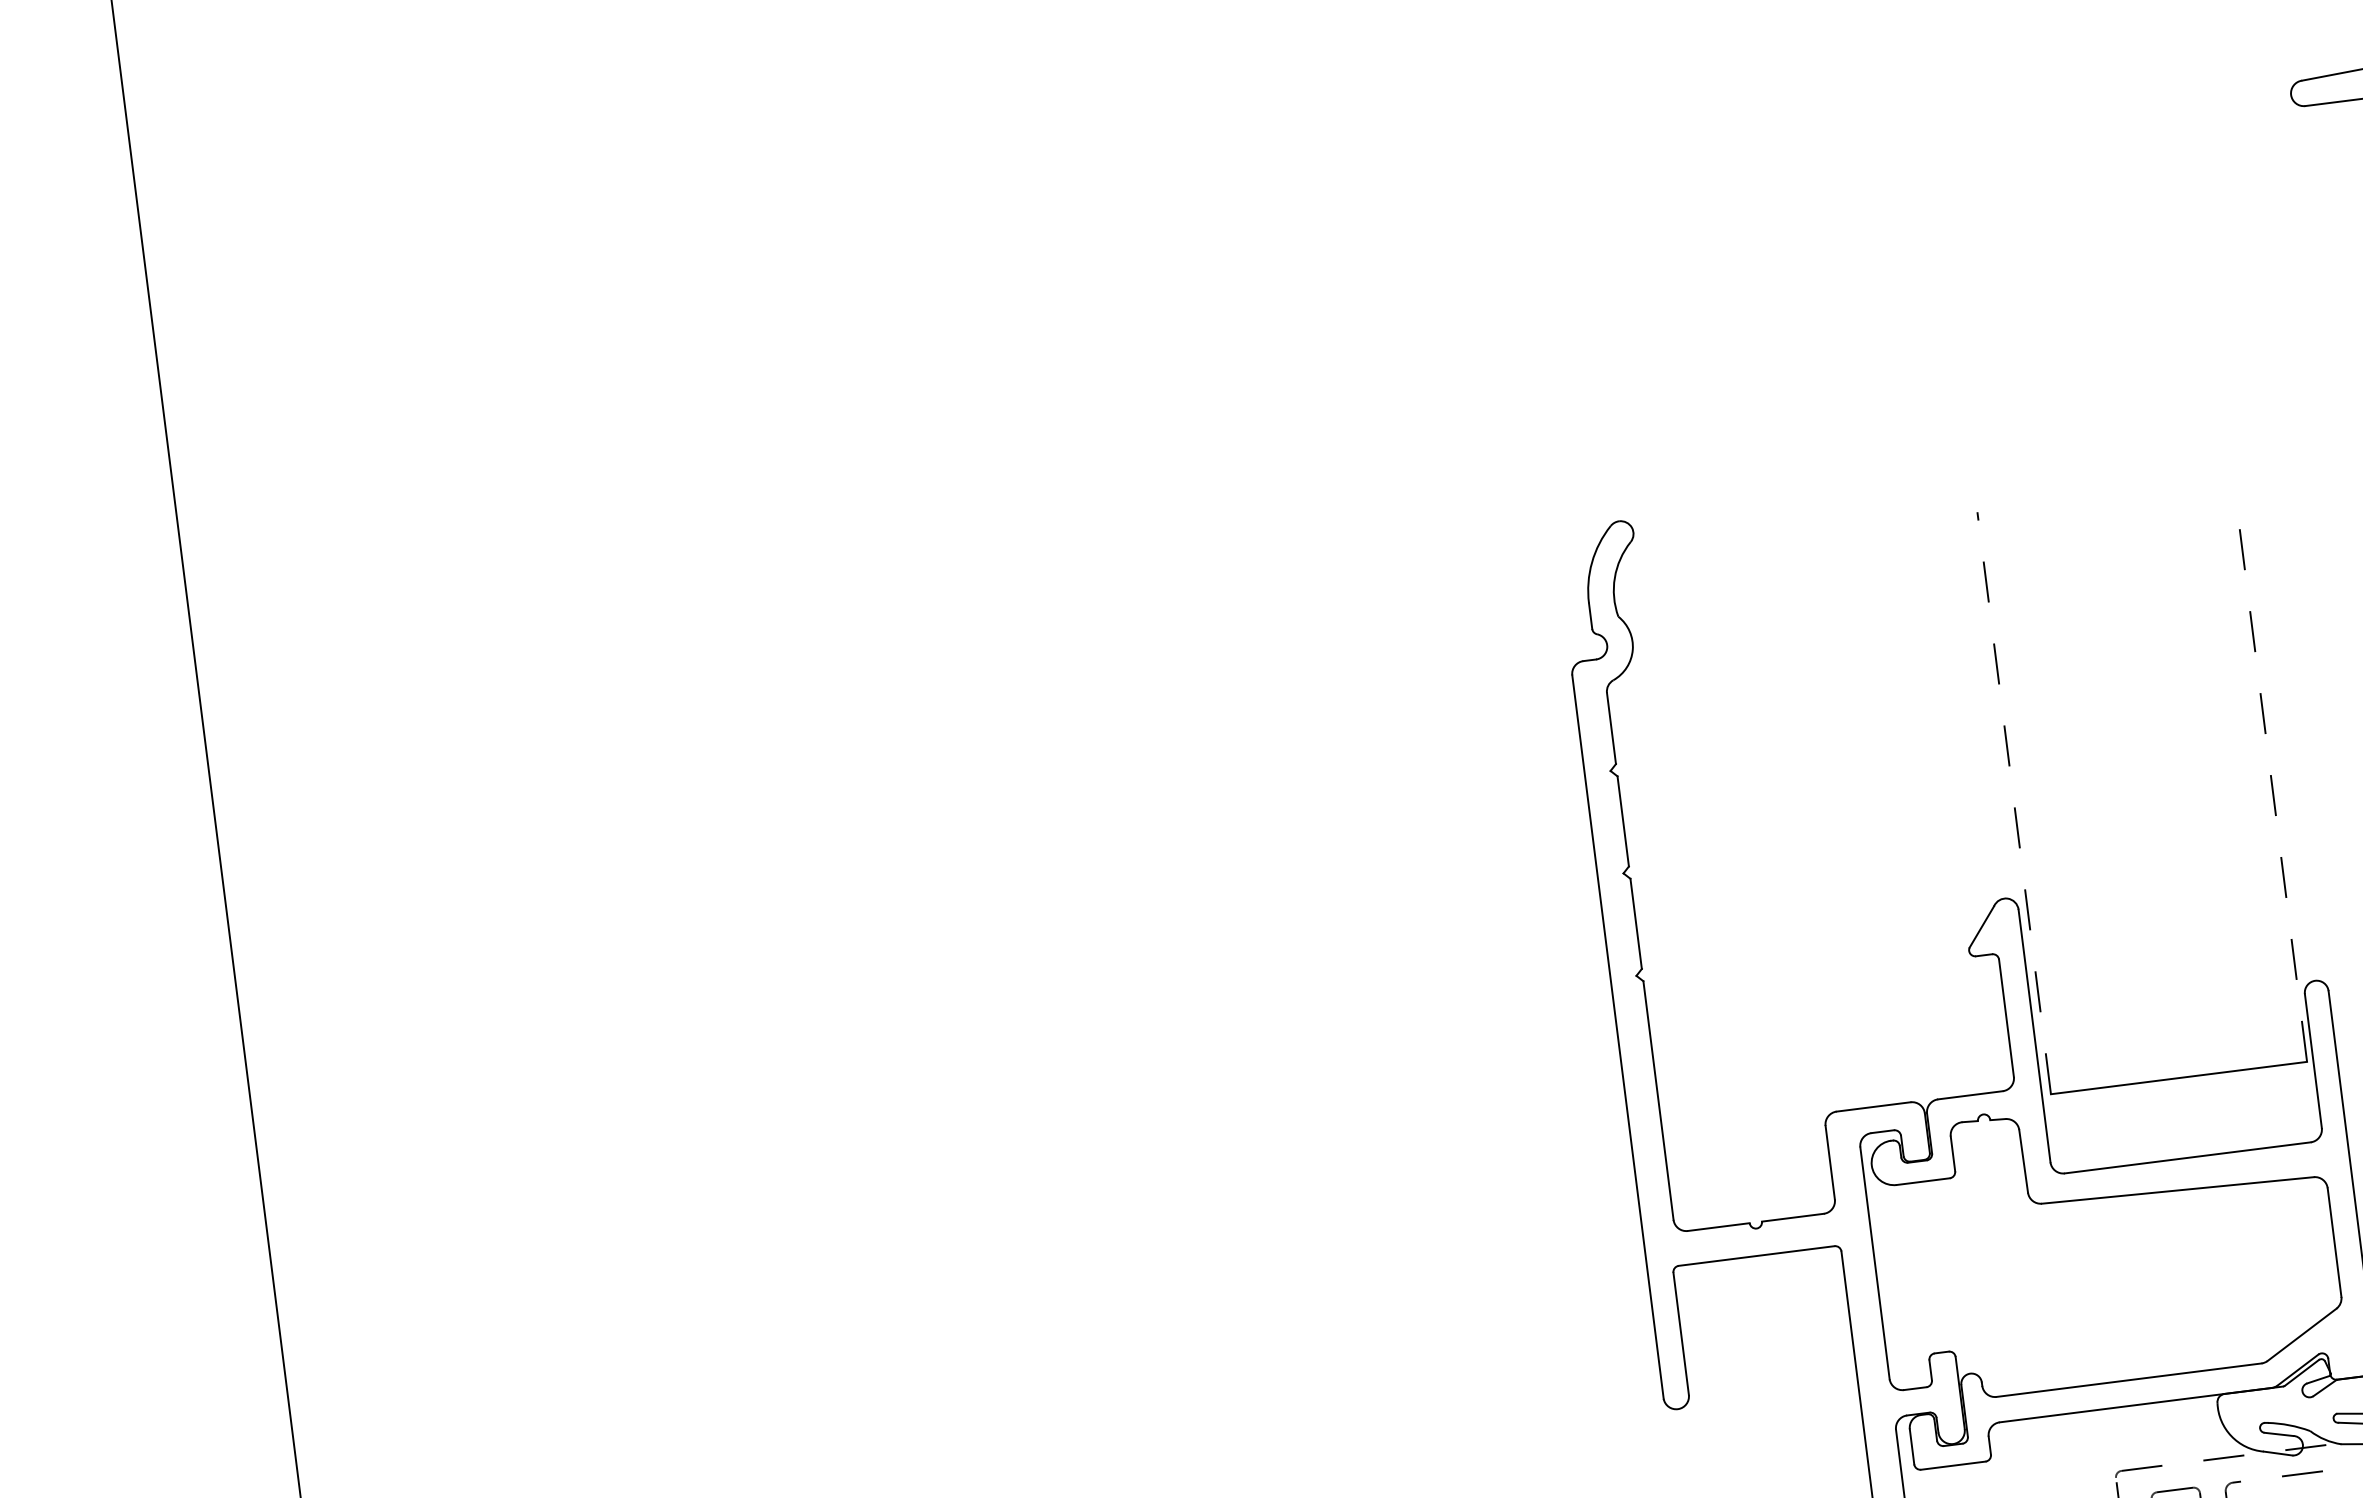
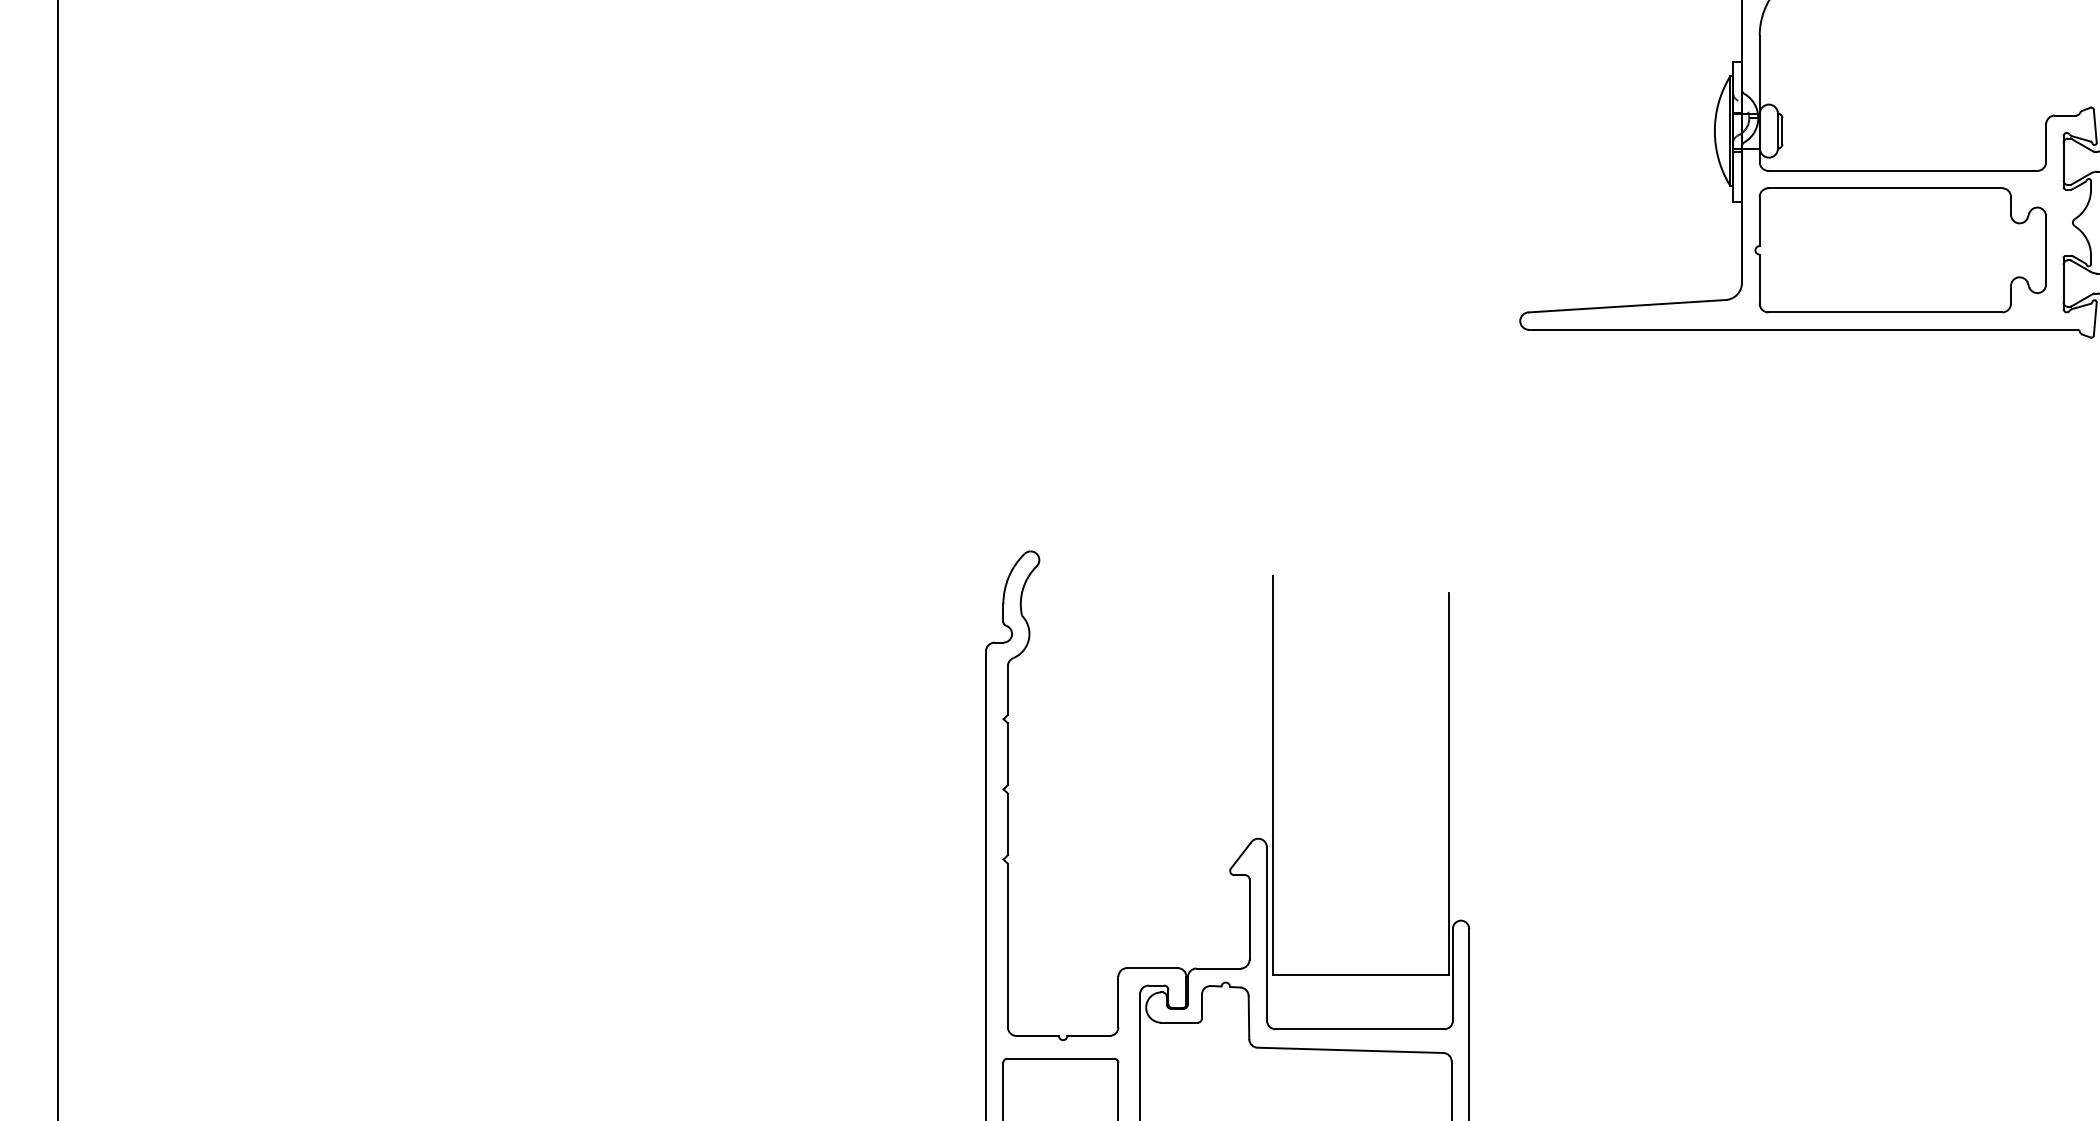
line: (2271, 782) -> (1448, 783), dashed -> solid
line: (2014, 802) -> (1273, 774), dashed -> solid

